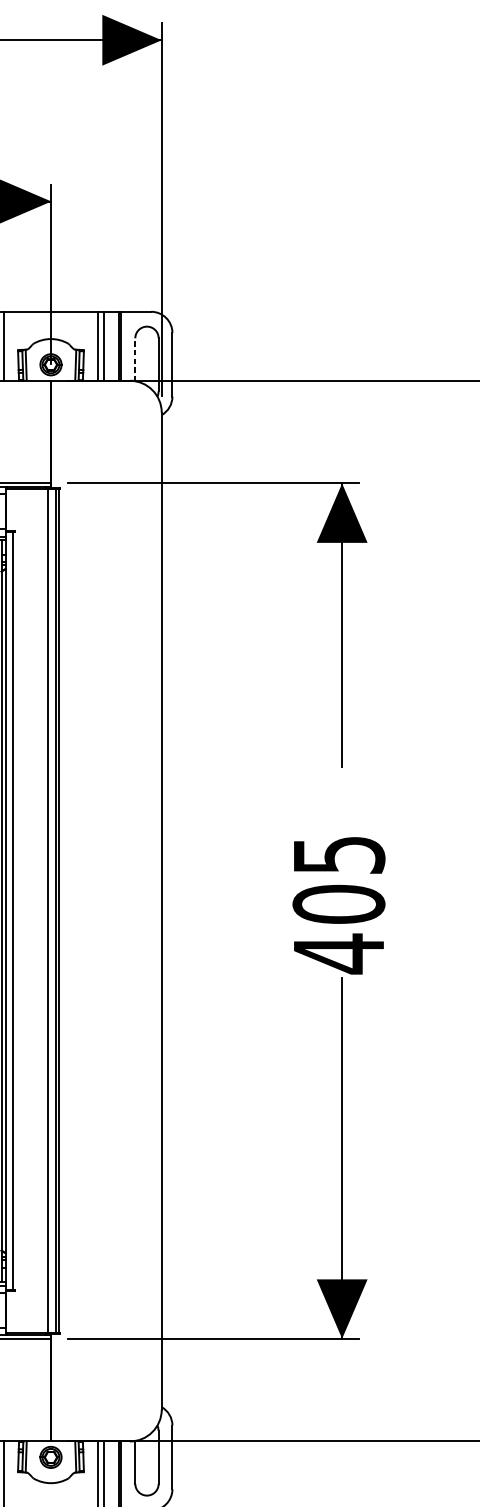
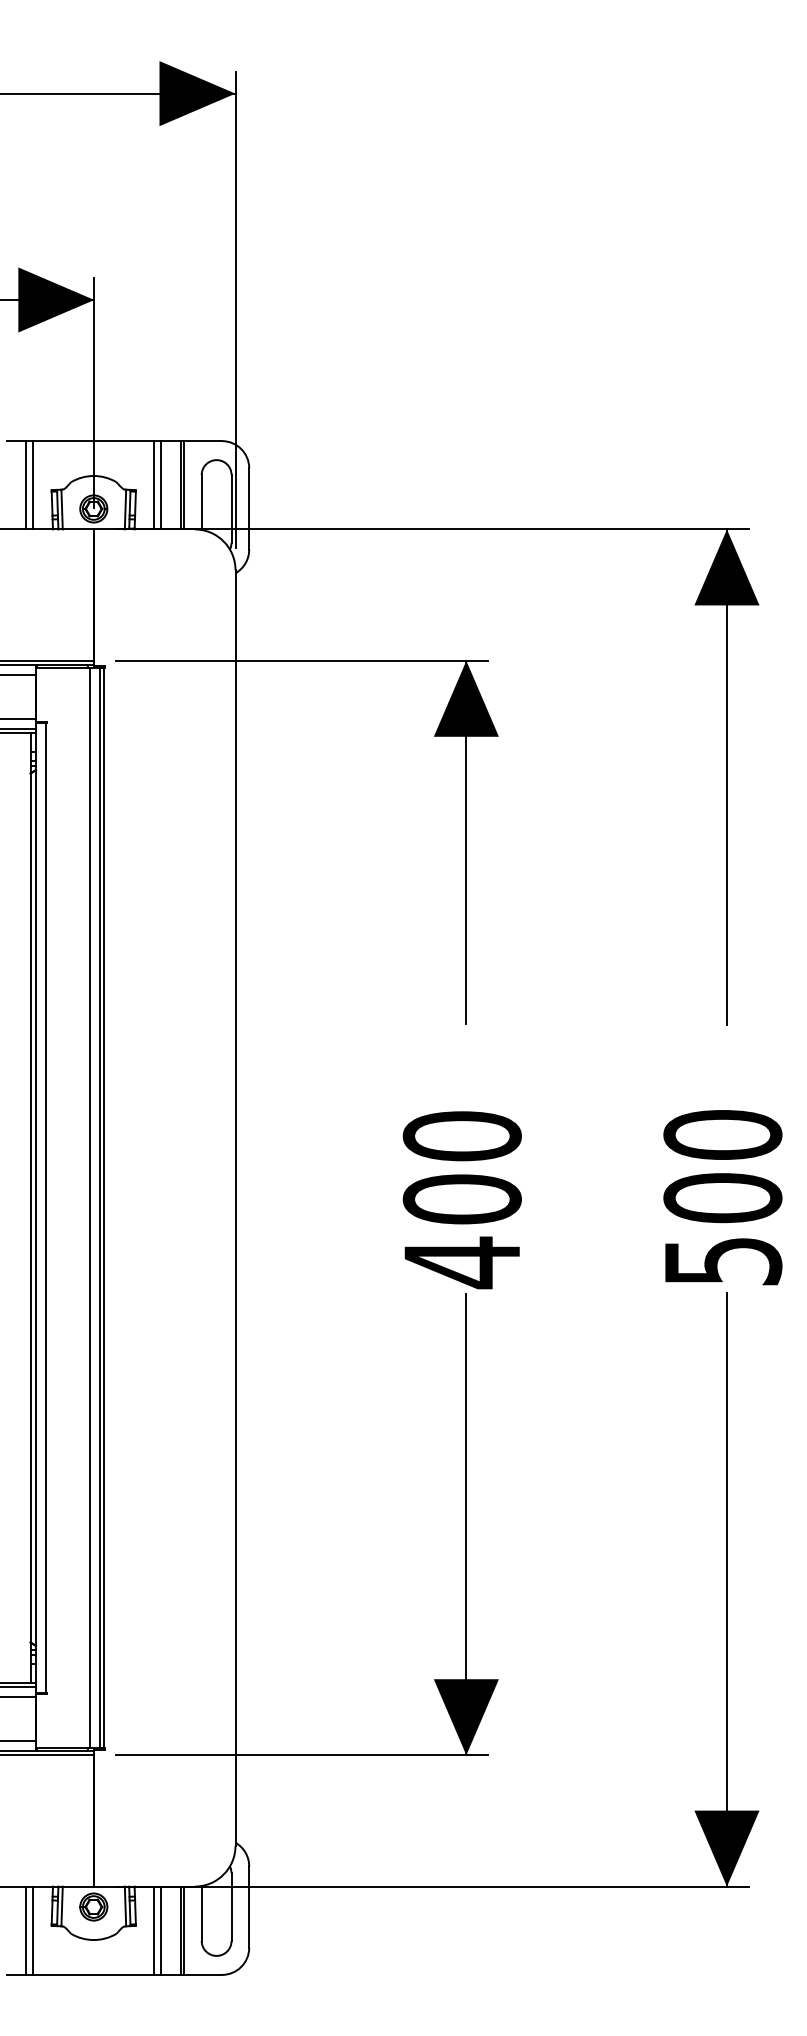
line: (135, 359) -> (201, 502), dashed -> solid
text: (338, 855) -> (461, 1136), 405 -> 400

